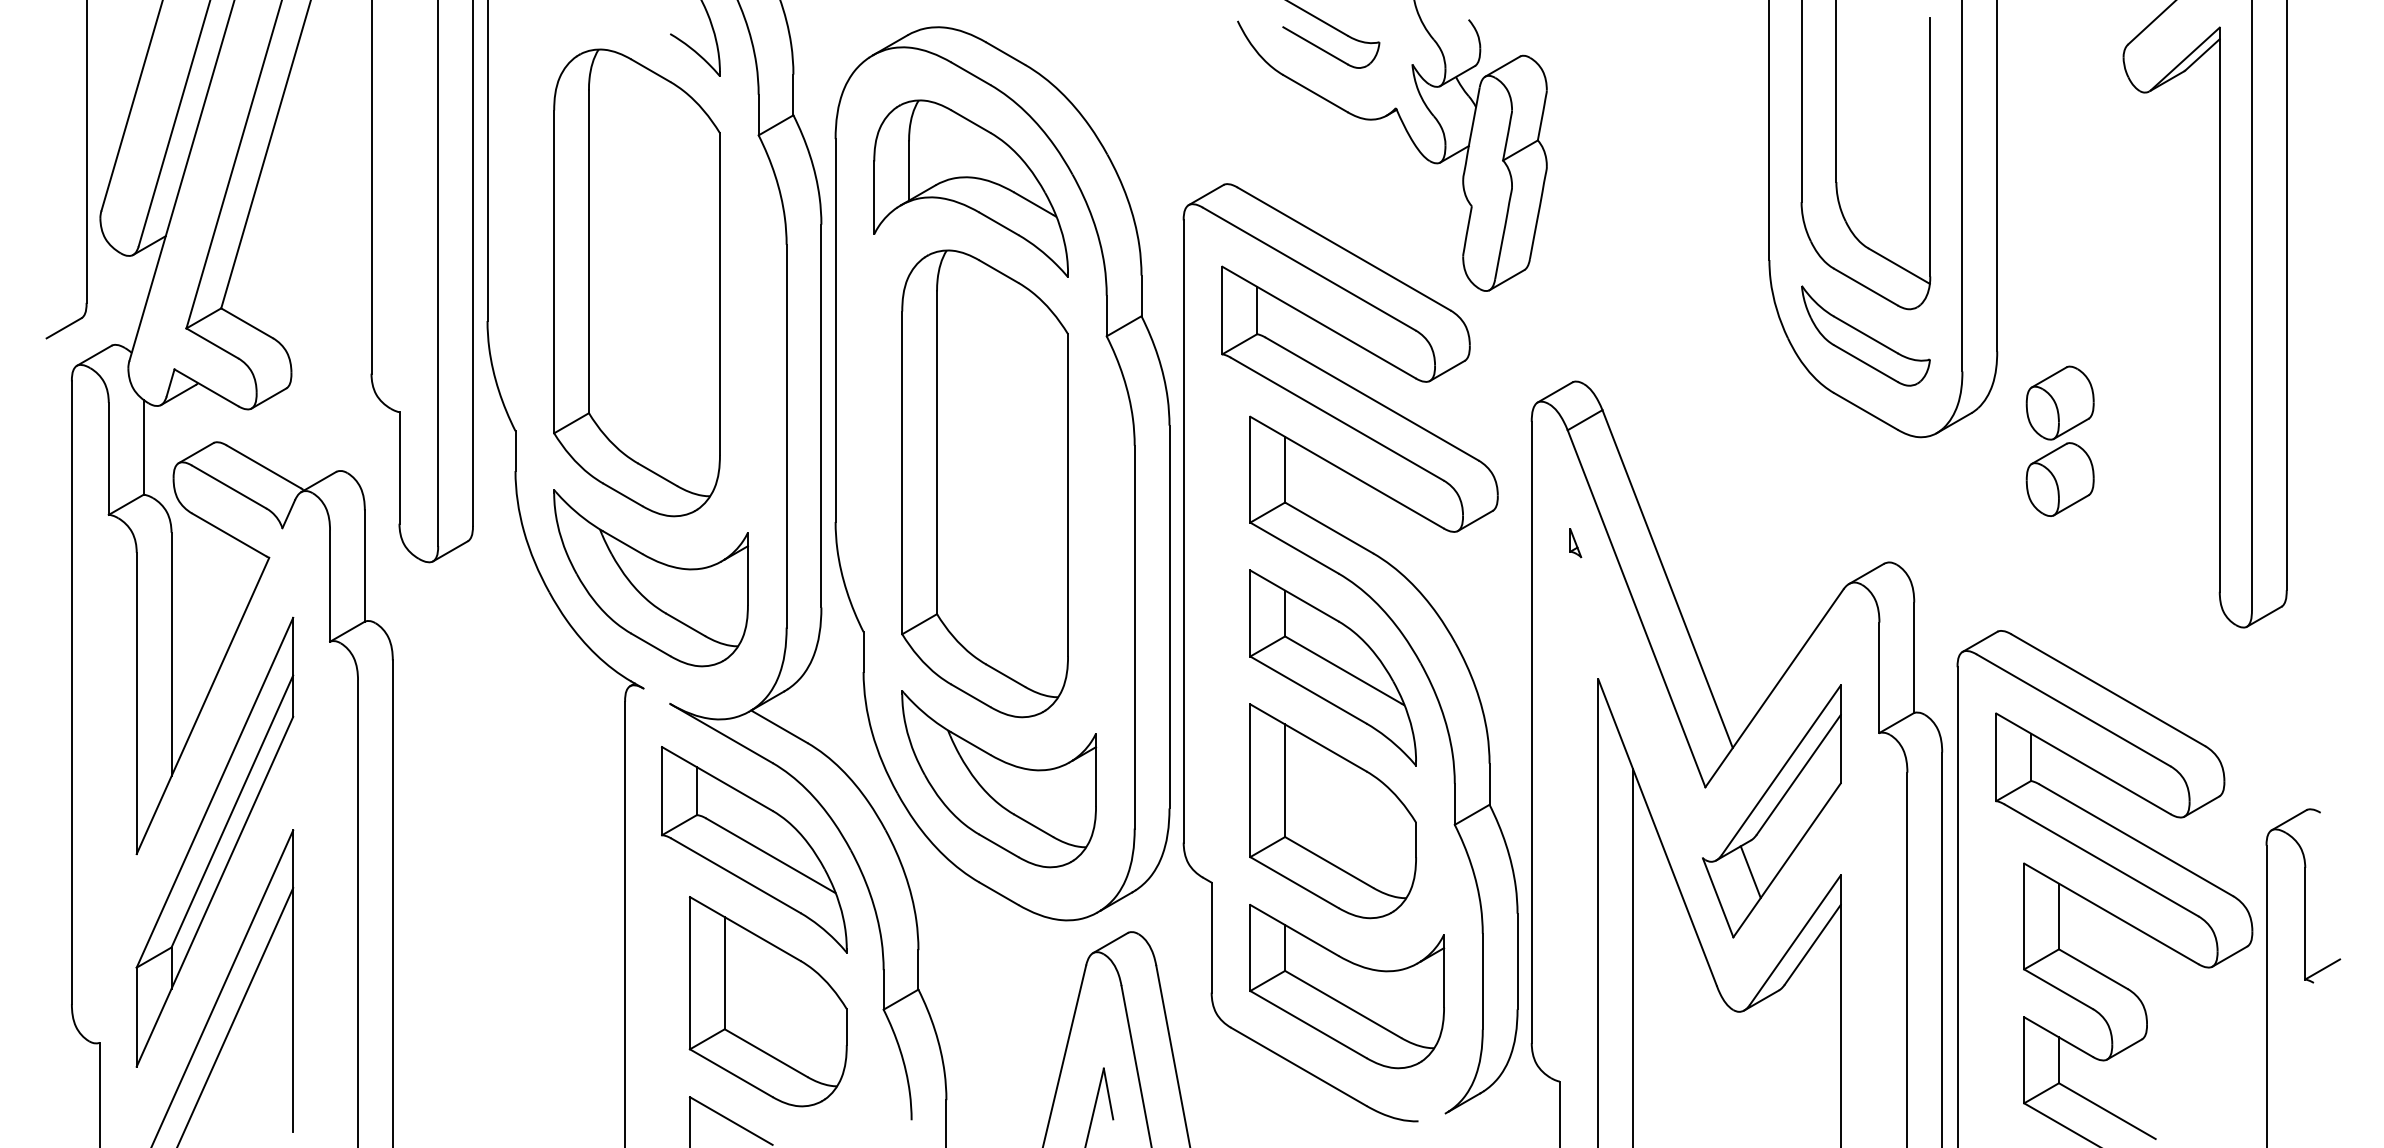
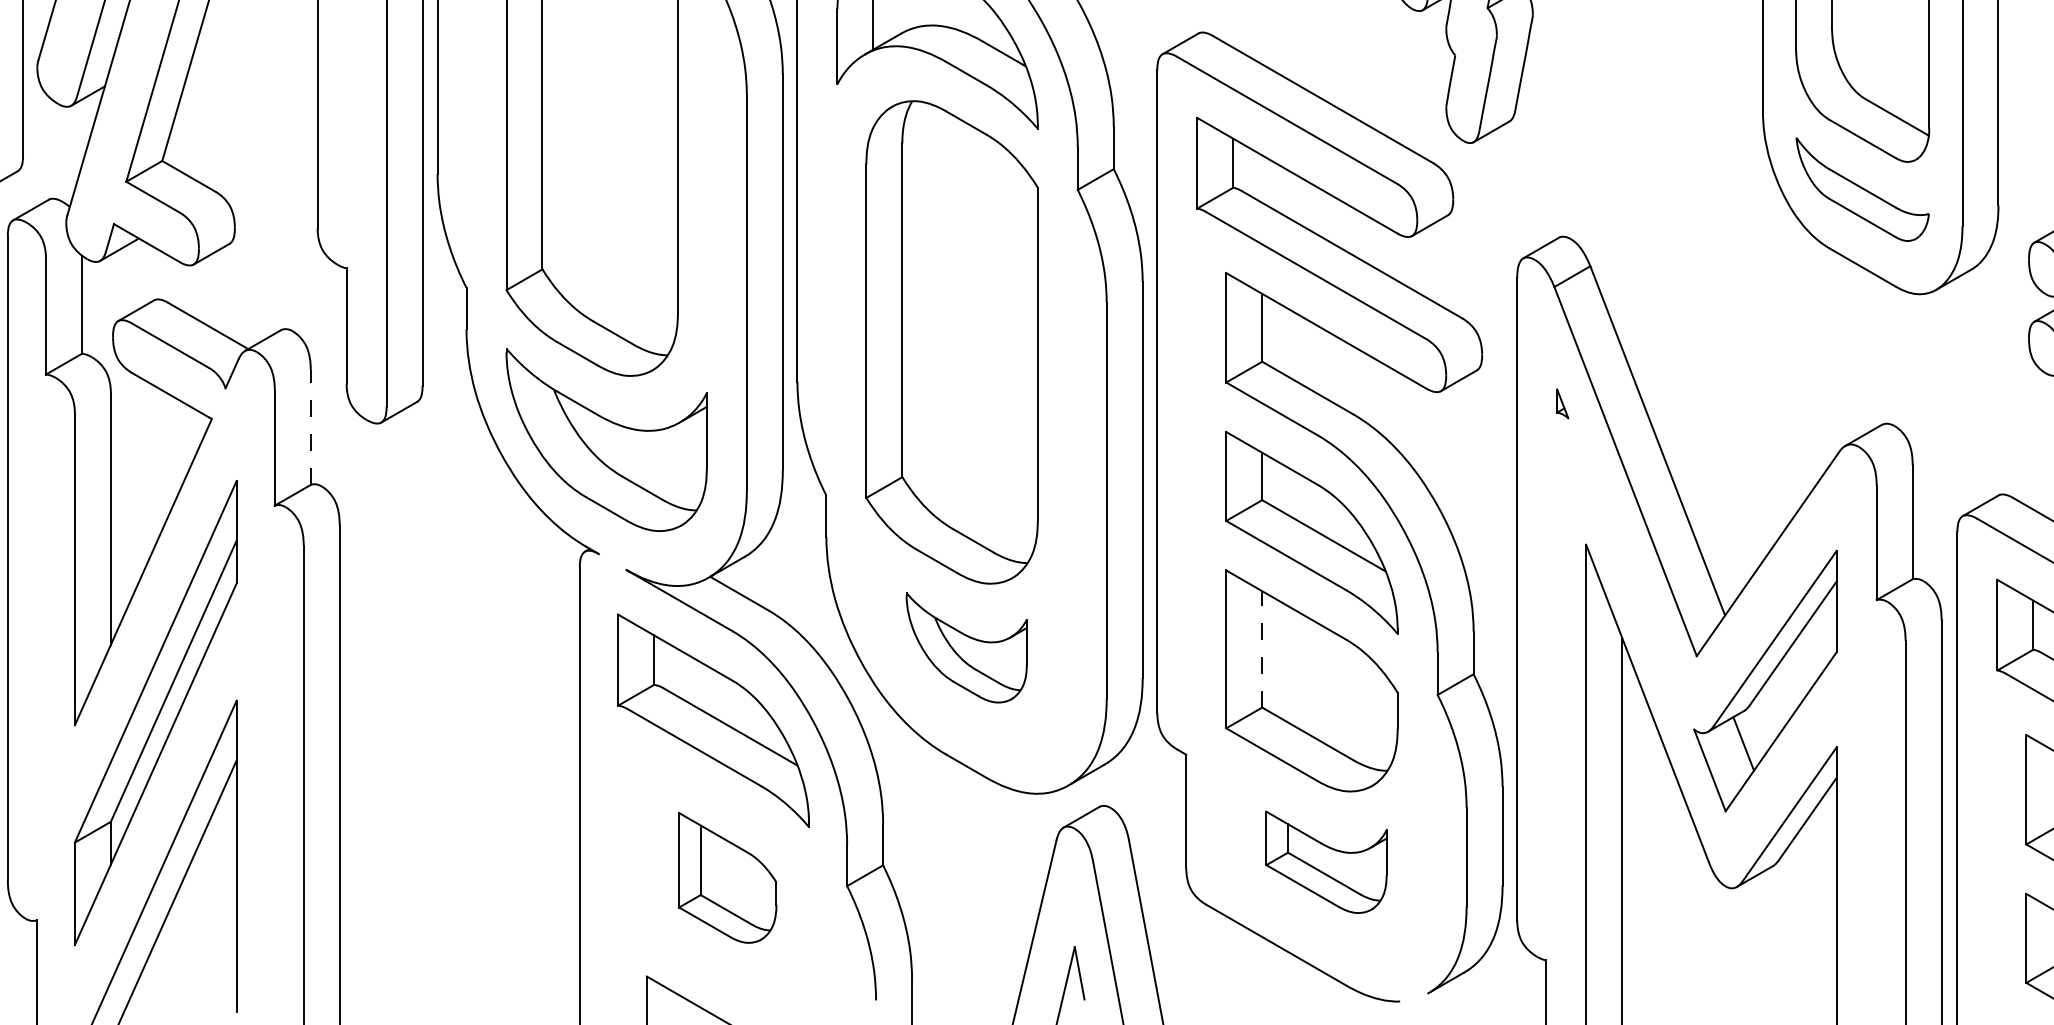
line: (364, 566) -> (310, 427), solid -> dashed
part: (999, 779) -> (966, 648), size x0.6
line: (1285, 780) -> (1262, 649), solid -> dashed
part: (1347, 986) -> (1326, 862), size x0.6
part: (767, 1001) -> (727, 877), size x0.6

